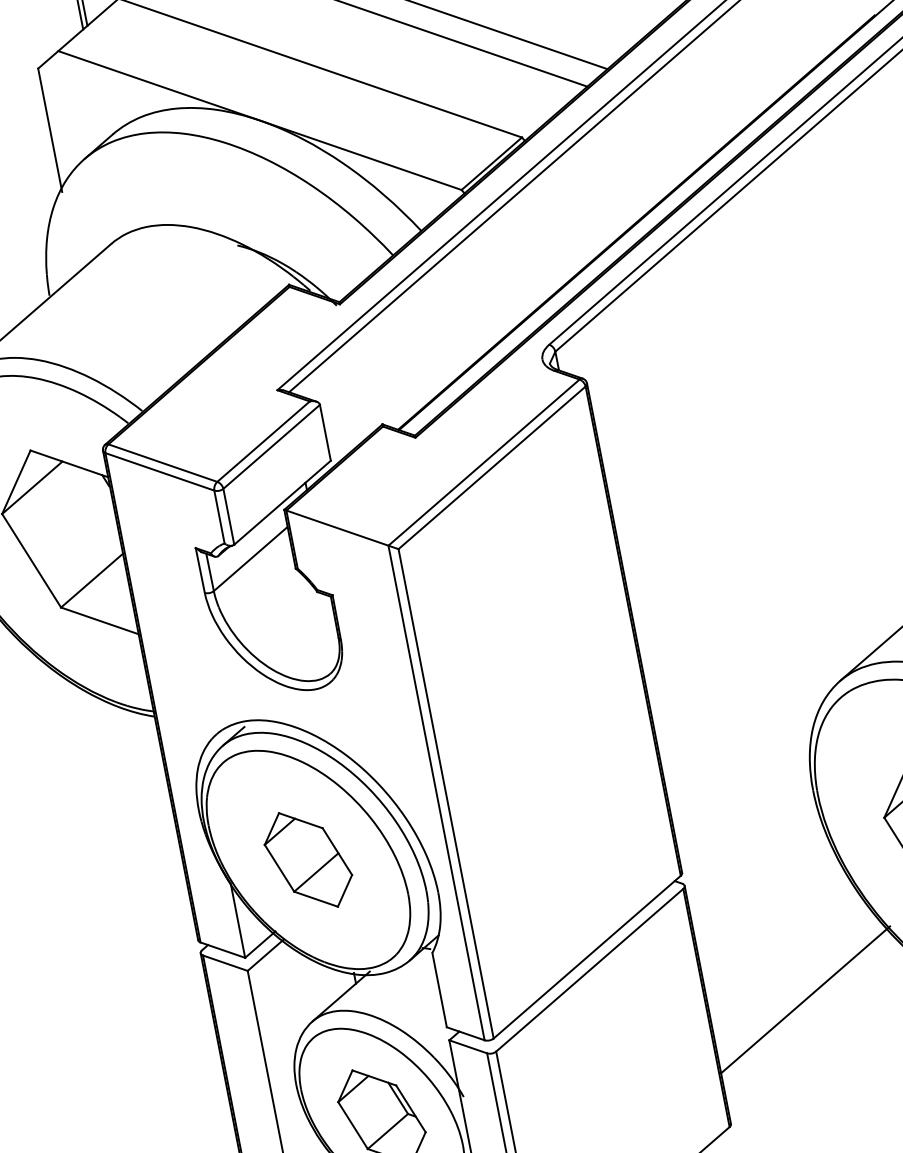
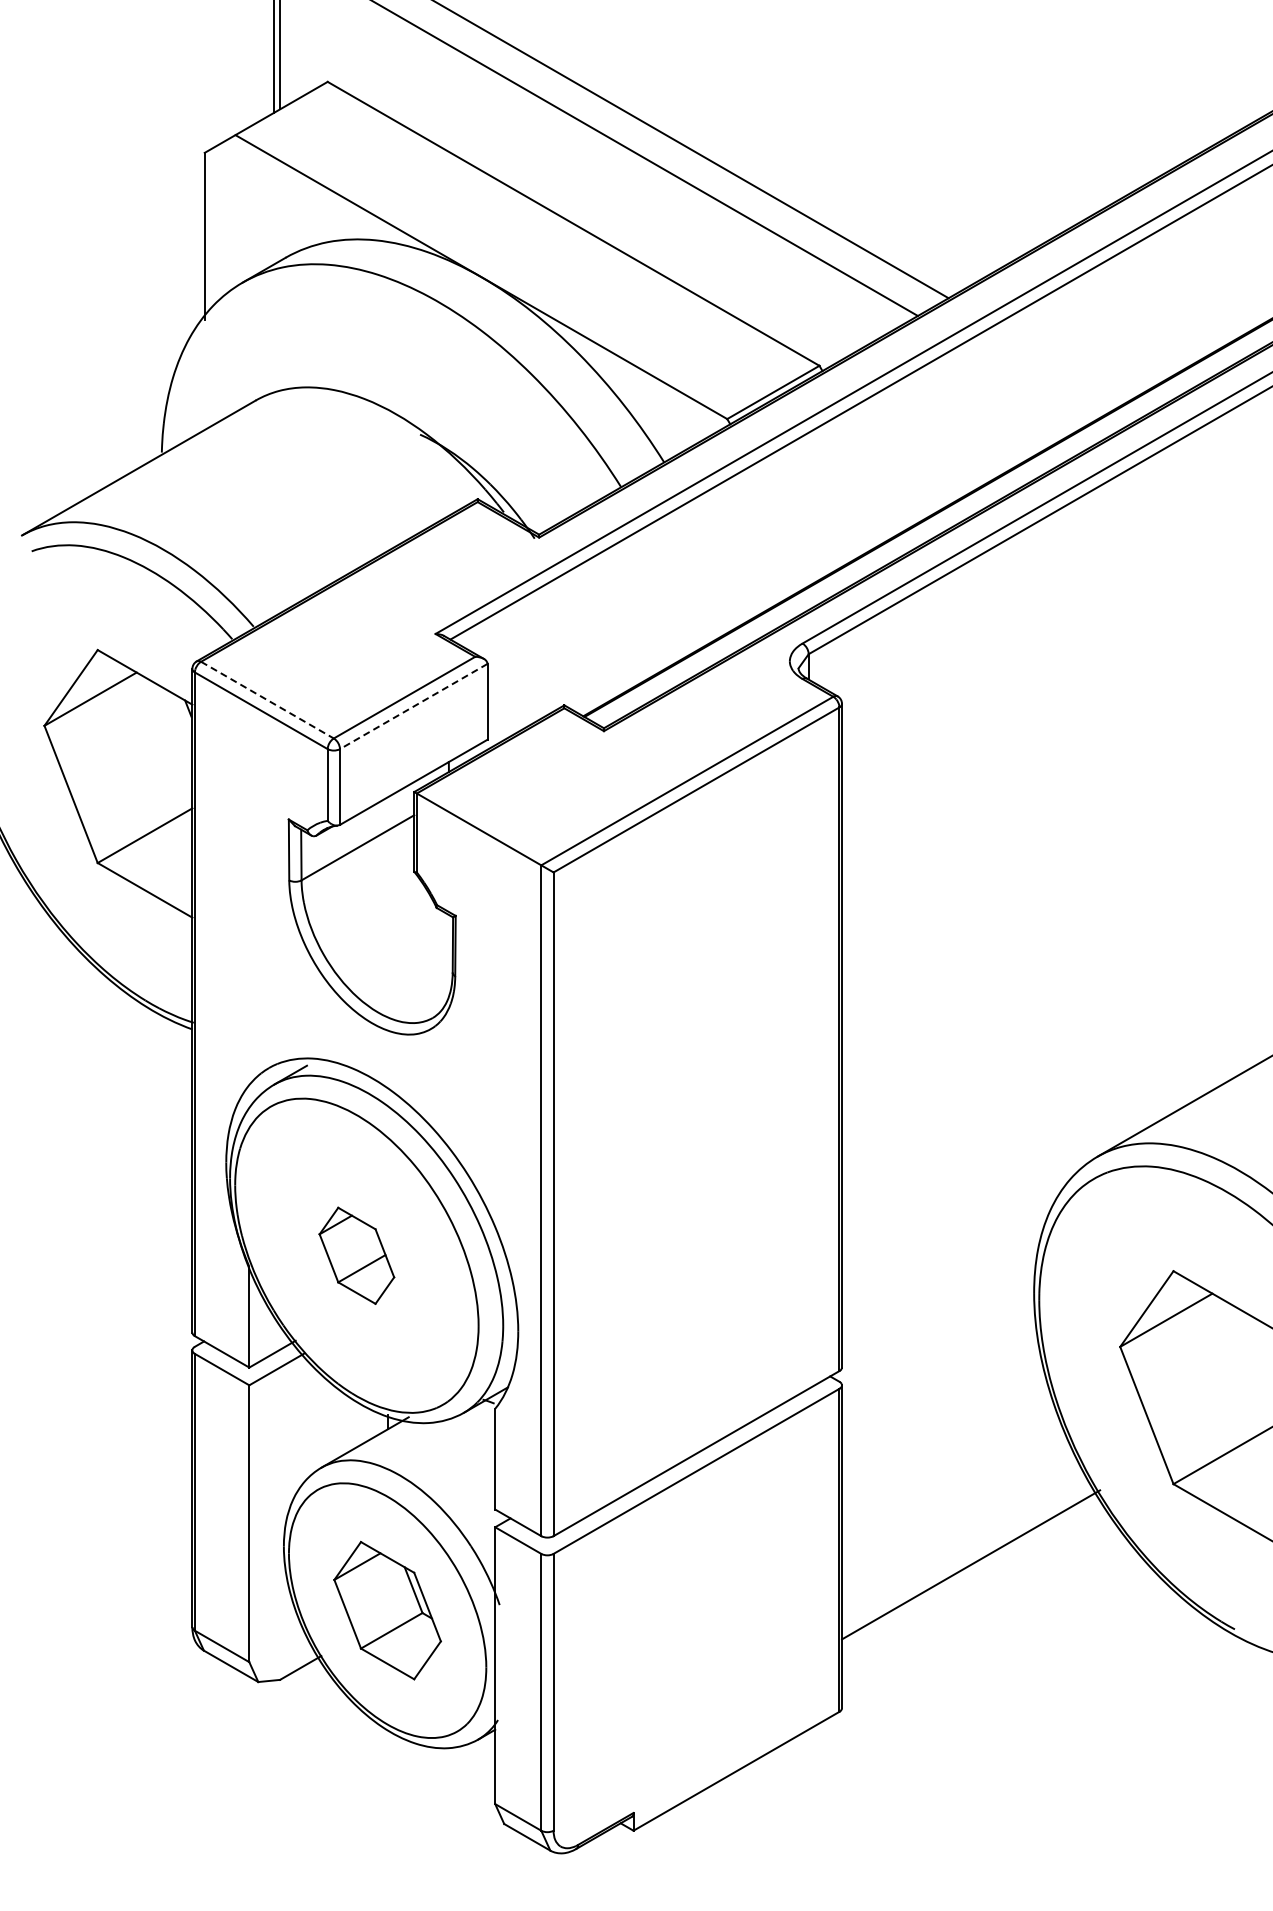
line: (271, 446) -> (413, 706), solid -> dashed
line: (162, 463) -> (267, 700), solid -> dashed
part: (308, 859) -> (356, 1255), size x0.7

